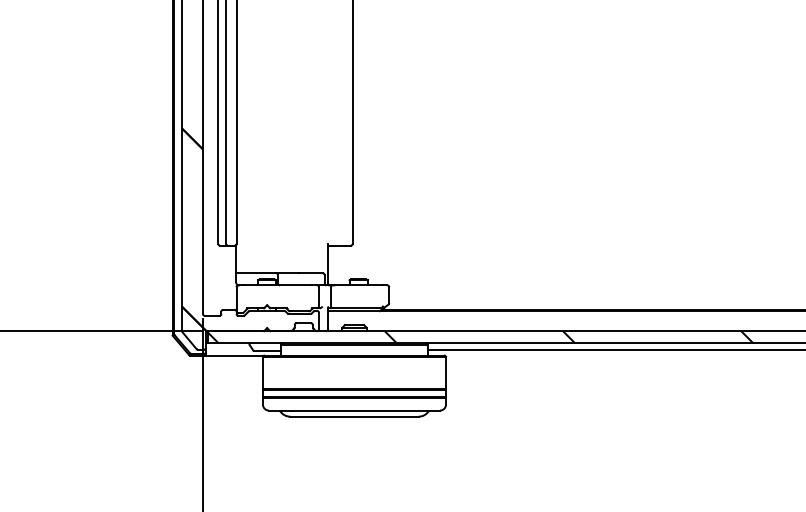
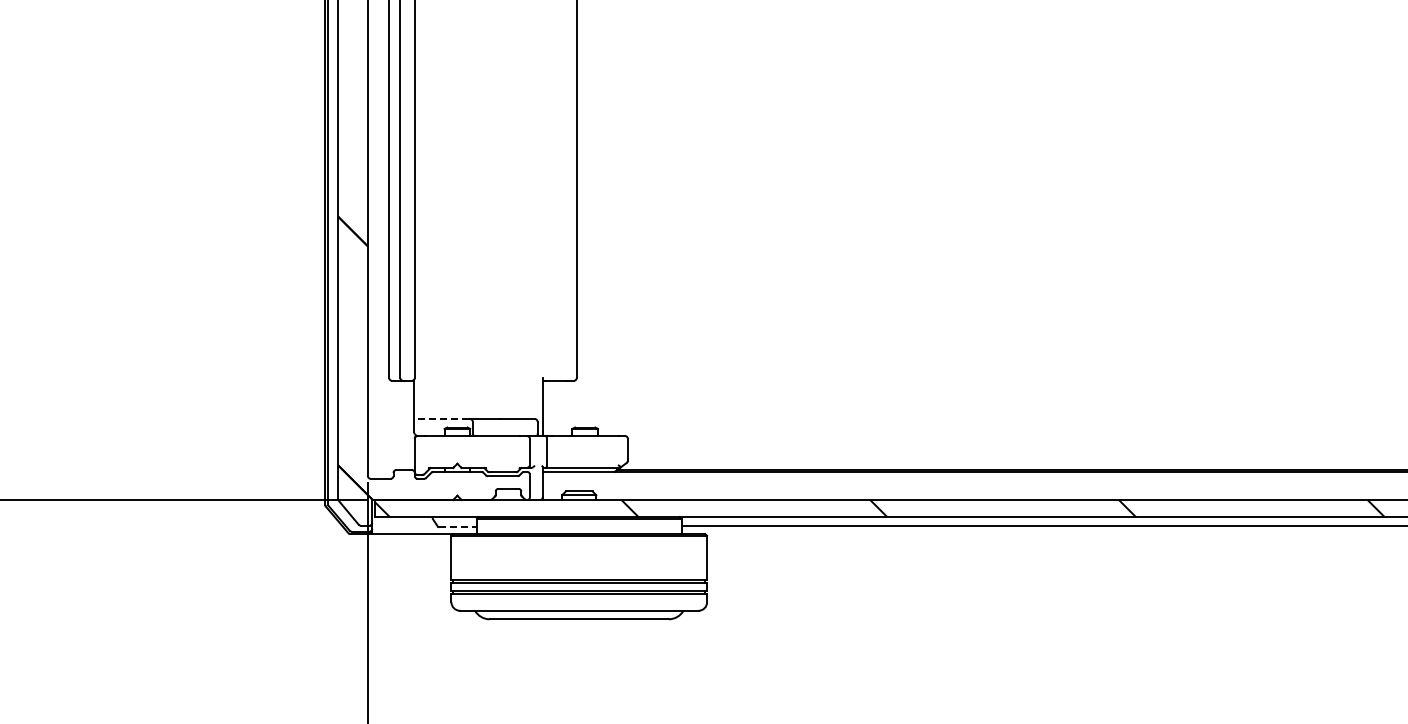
line: (255, 273) -> (440, 419), solid -> dashed
line: (267, 350) -> (457, 527), solid -> dashed

